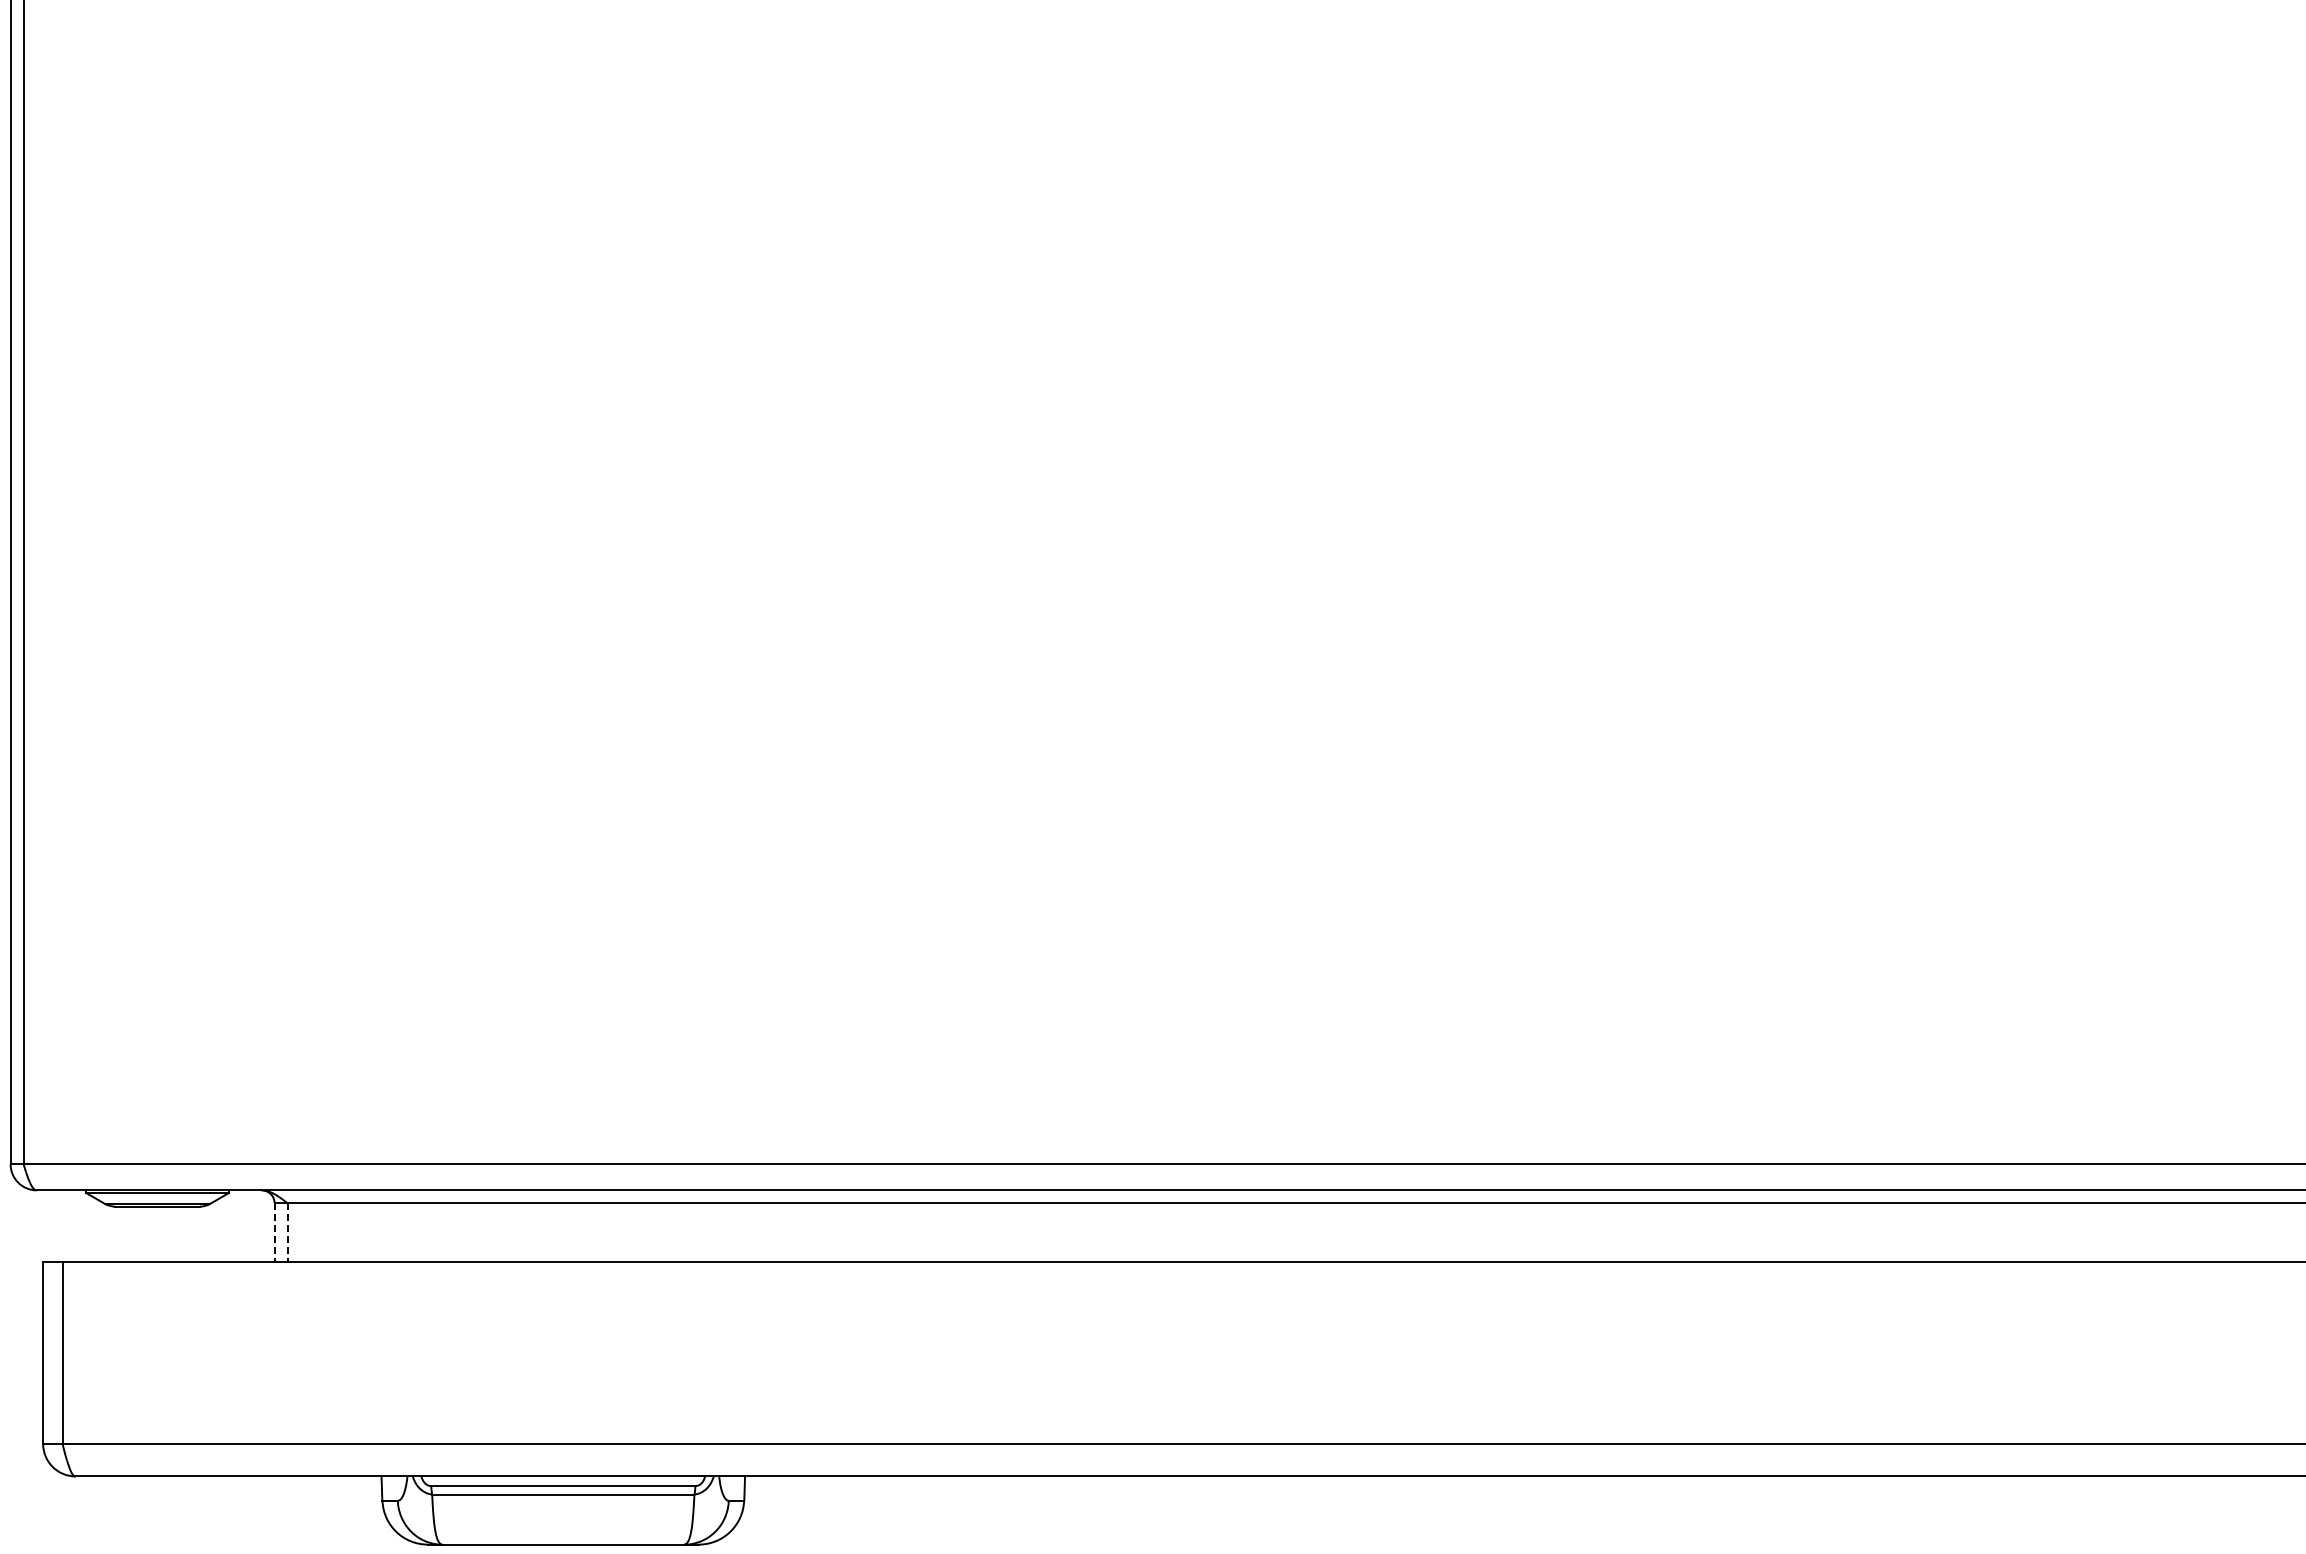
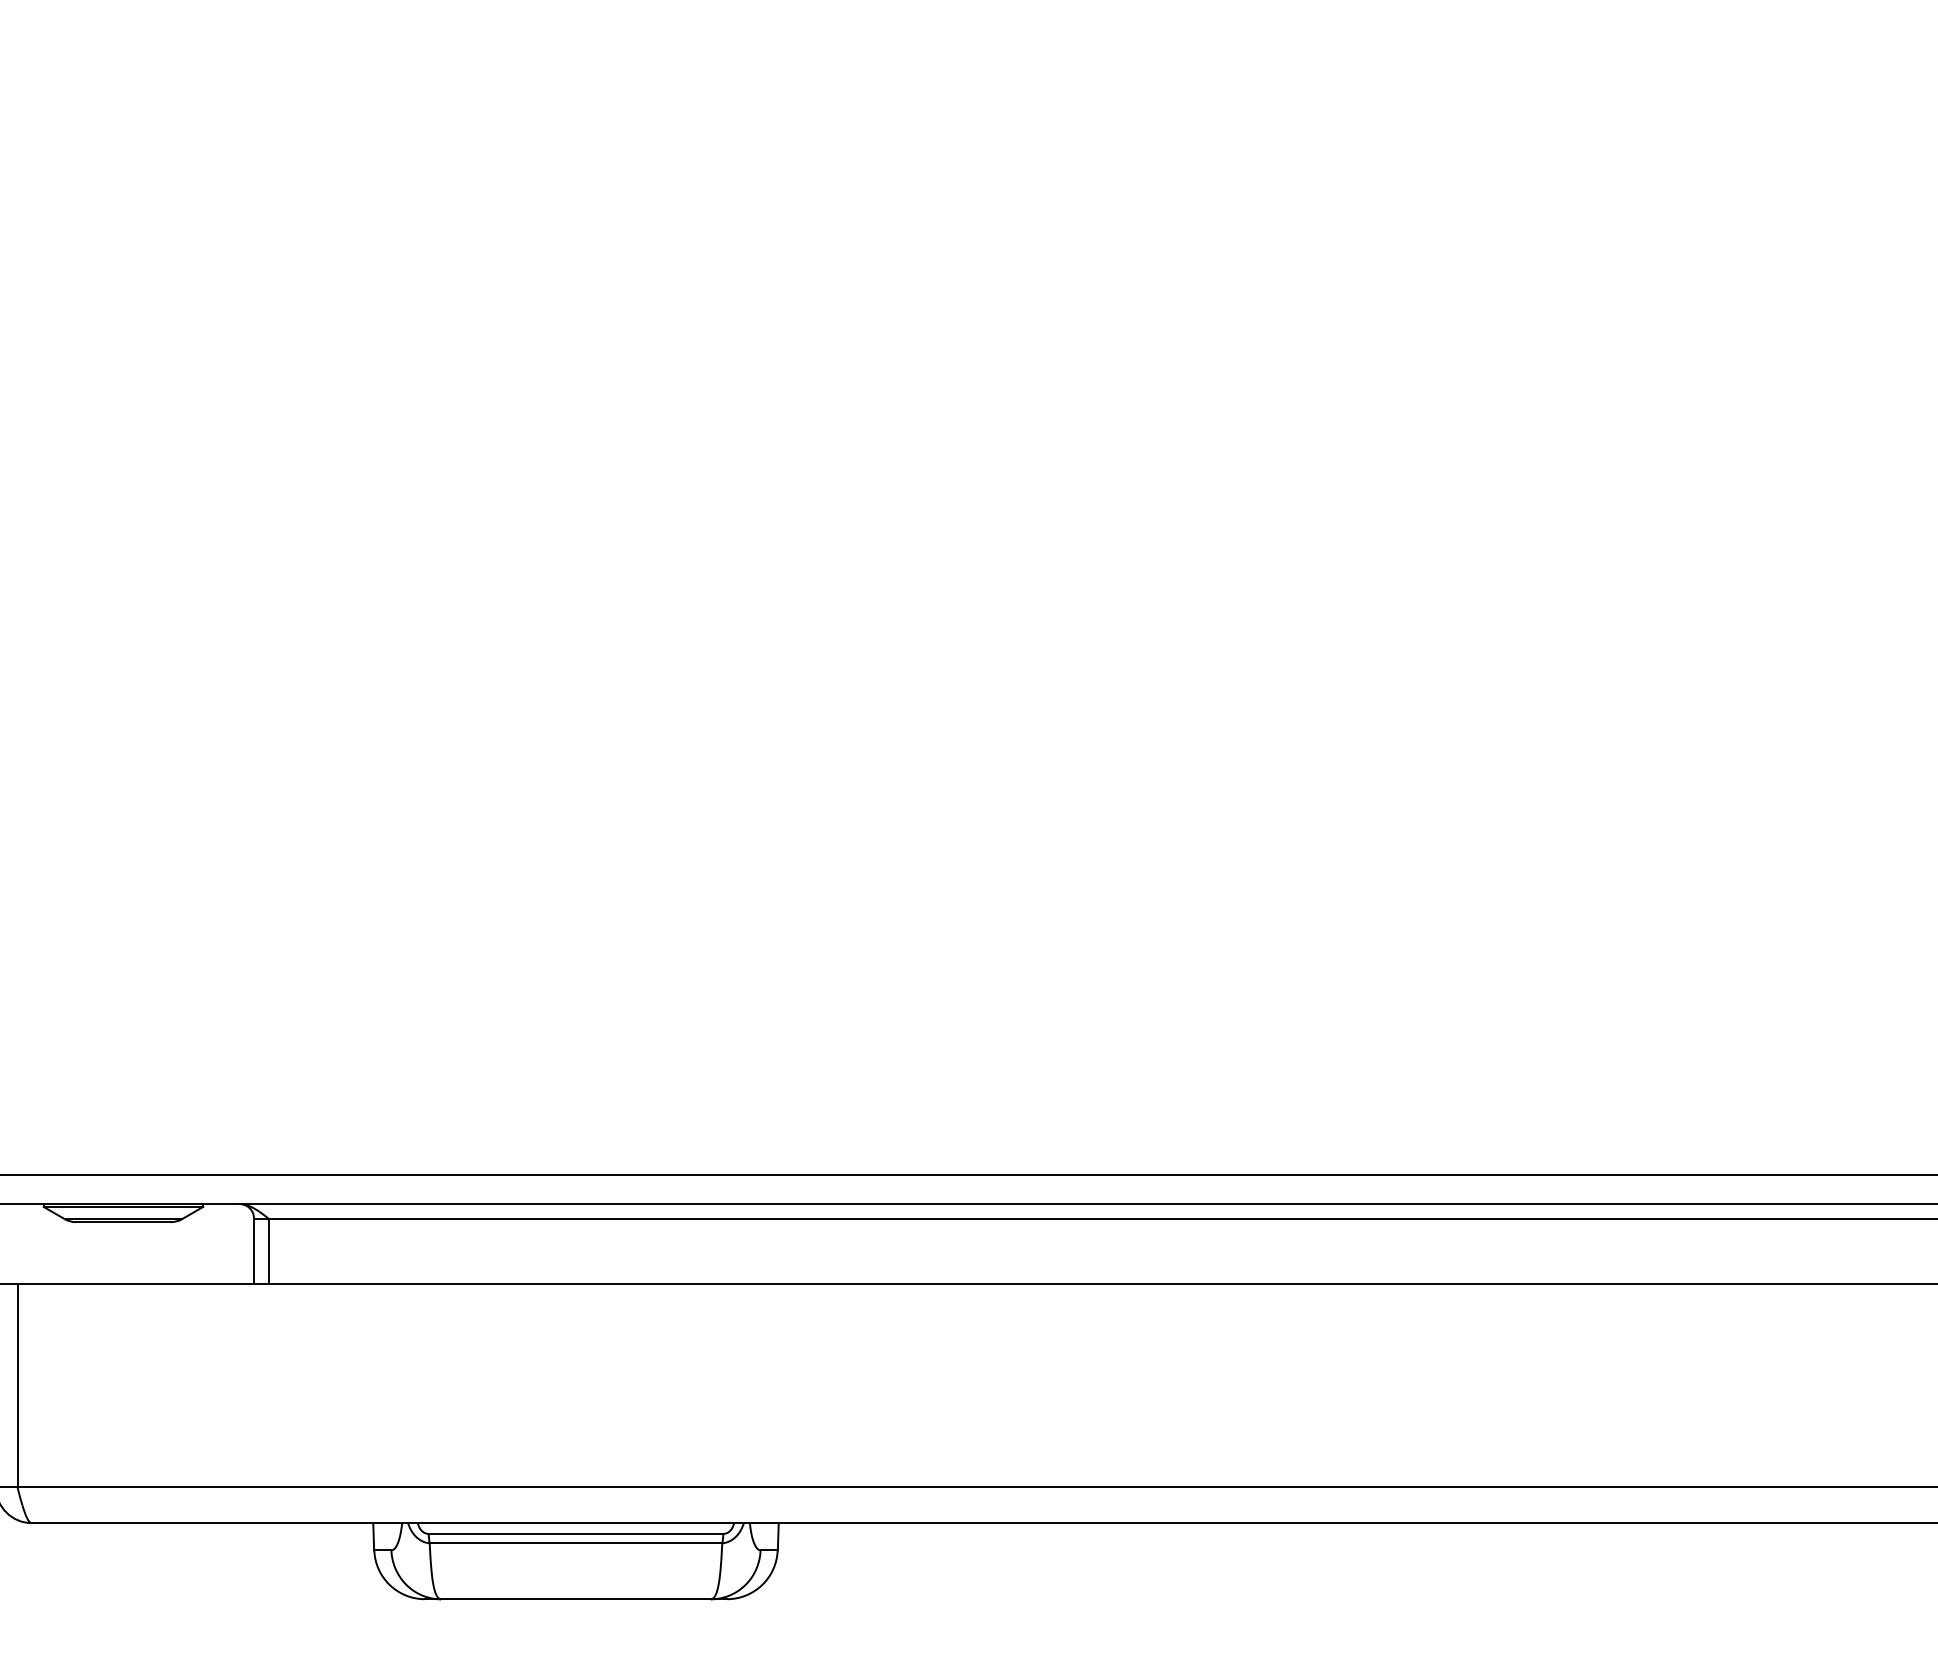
line: (274, 1233) -> (253, 1252), dashed -> solid
line: (287, 1233) -> (268, 1252), dashed -> solid

